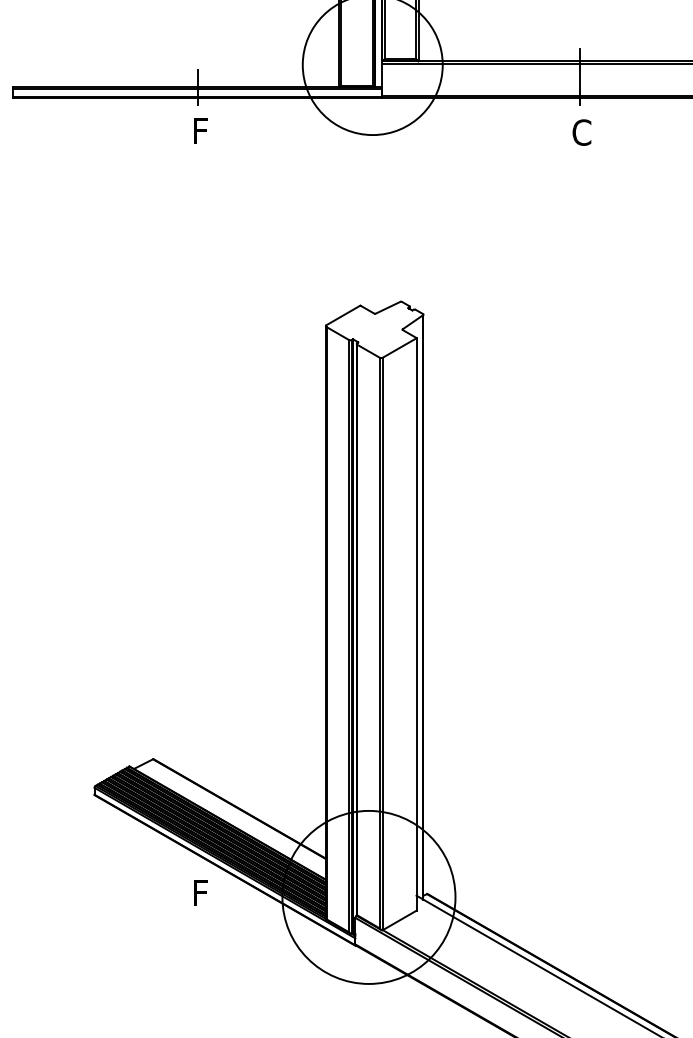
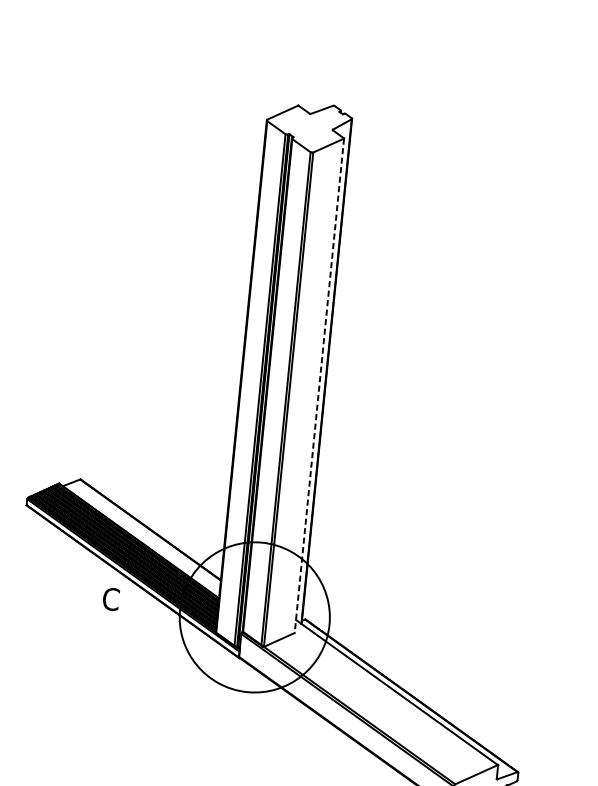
line: (416, 625) -> (319, 386), solid -> dashed
text: (201, 892) -> (110, 598), F -> C

